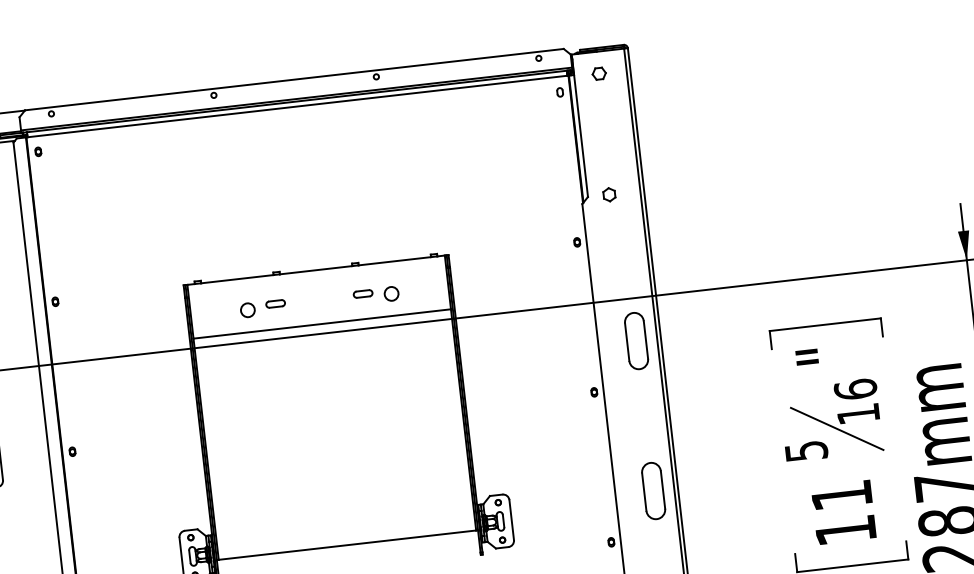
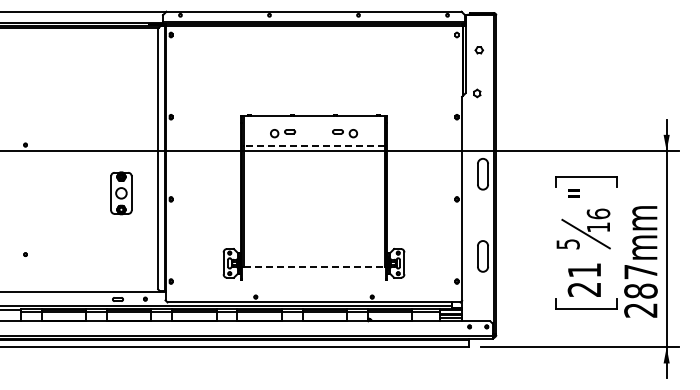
part: (597, 74) -> (478, 50), moved
line: (323, 323) -> (314, 145), solid -> dashed
text: (843, 530) -> (583, 289), 11 -> 21
line: (348, 544) -> (314, 266), solid -> dashed

